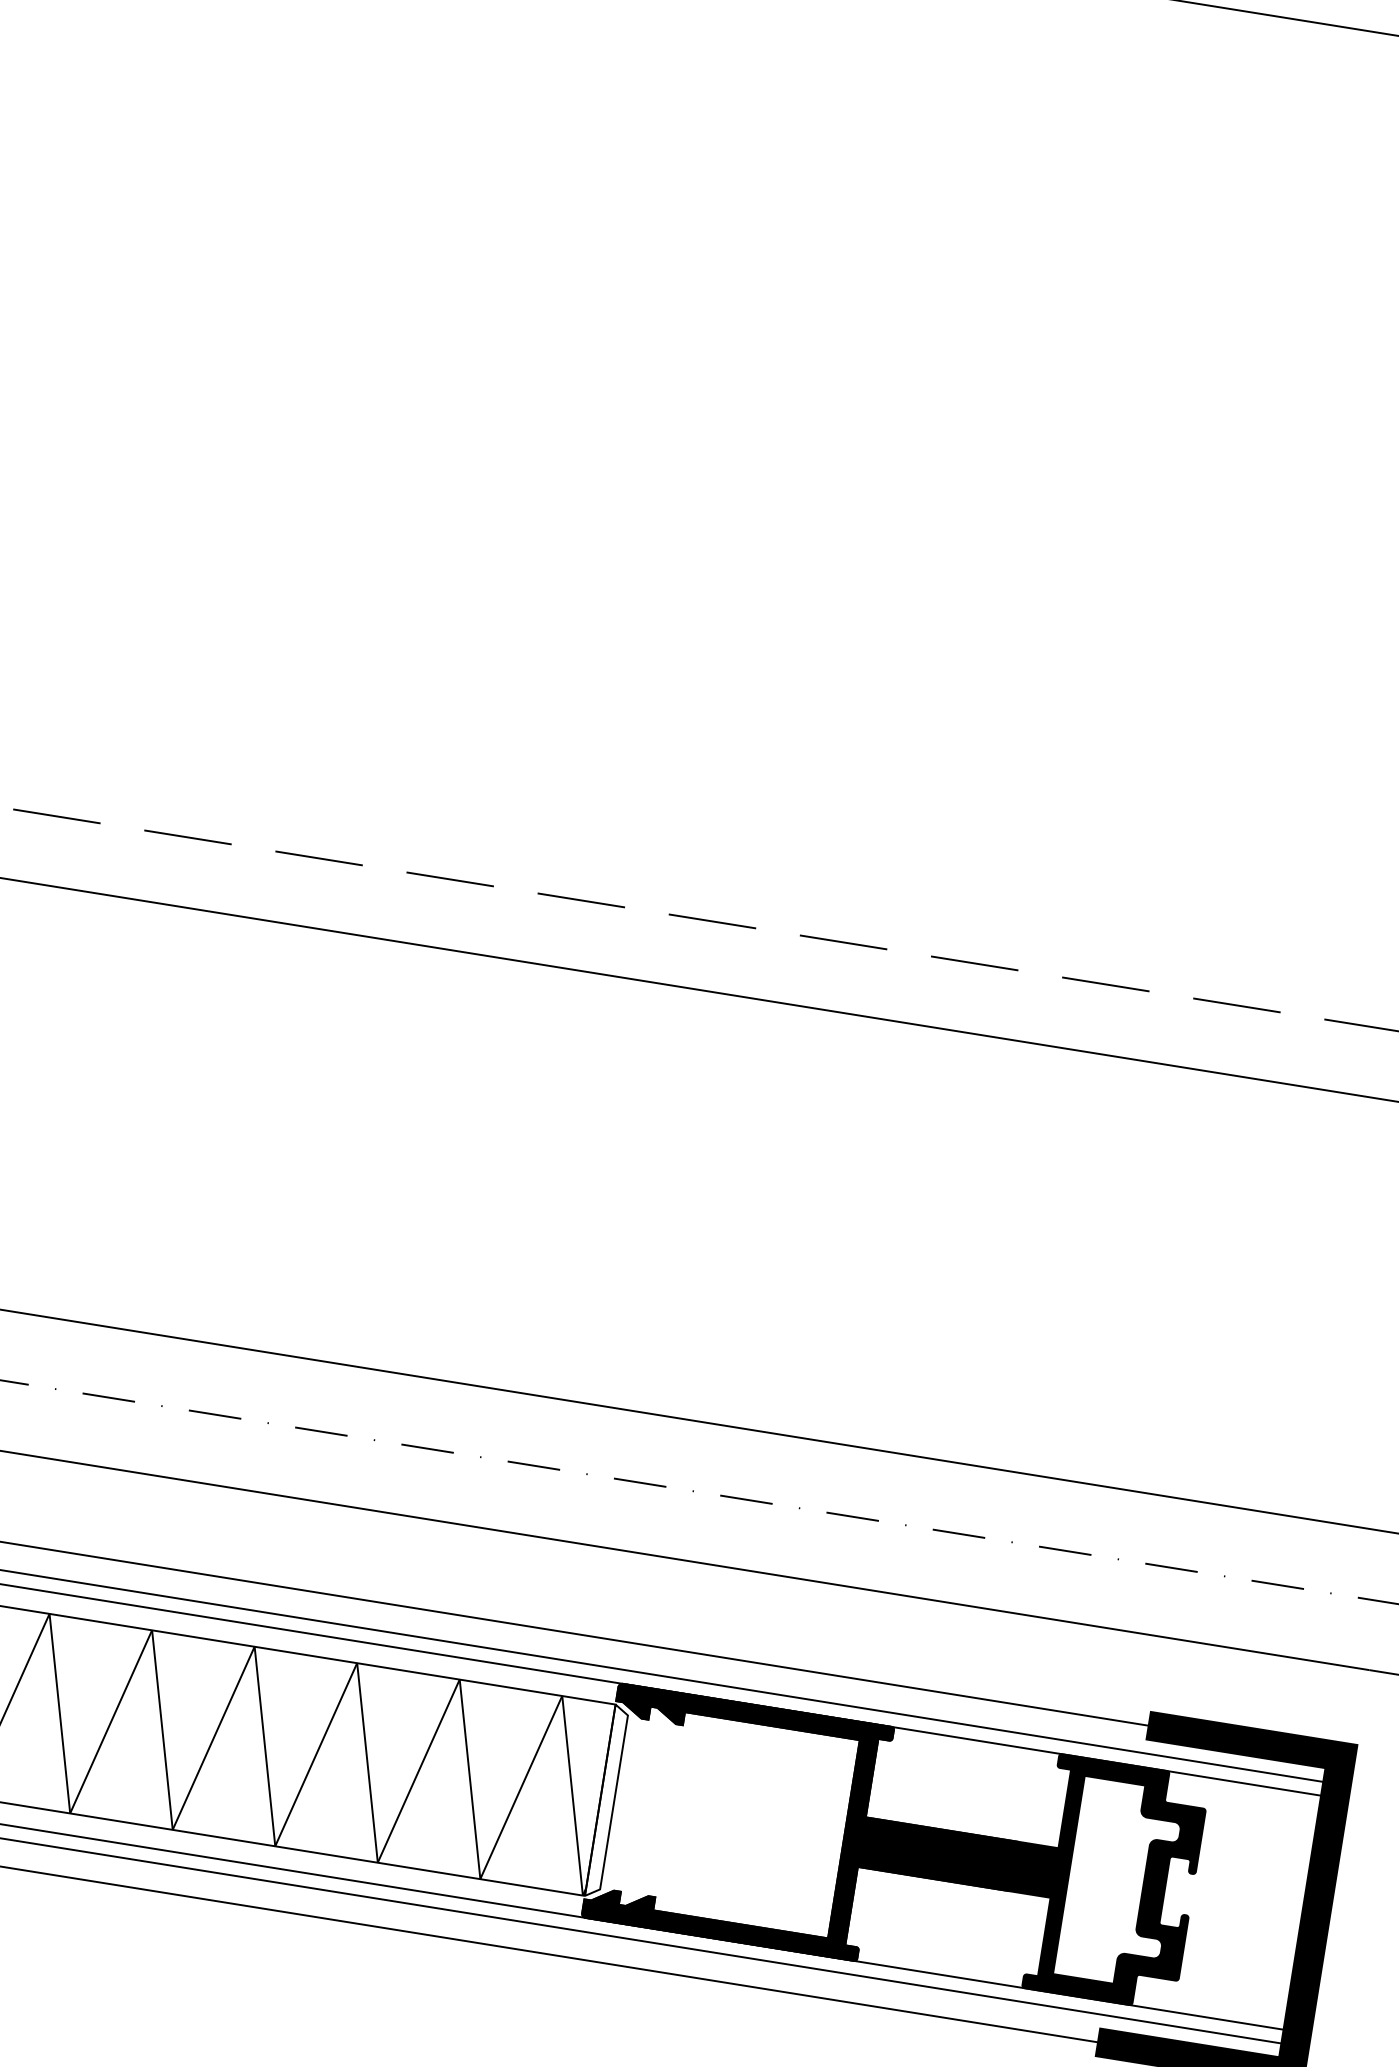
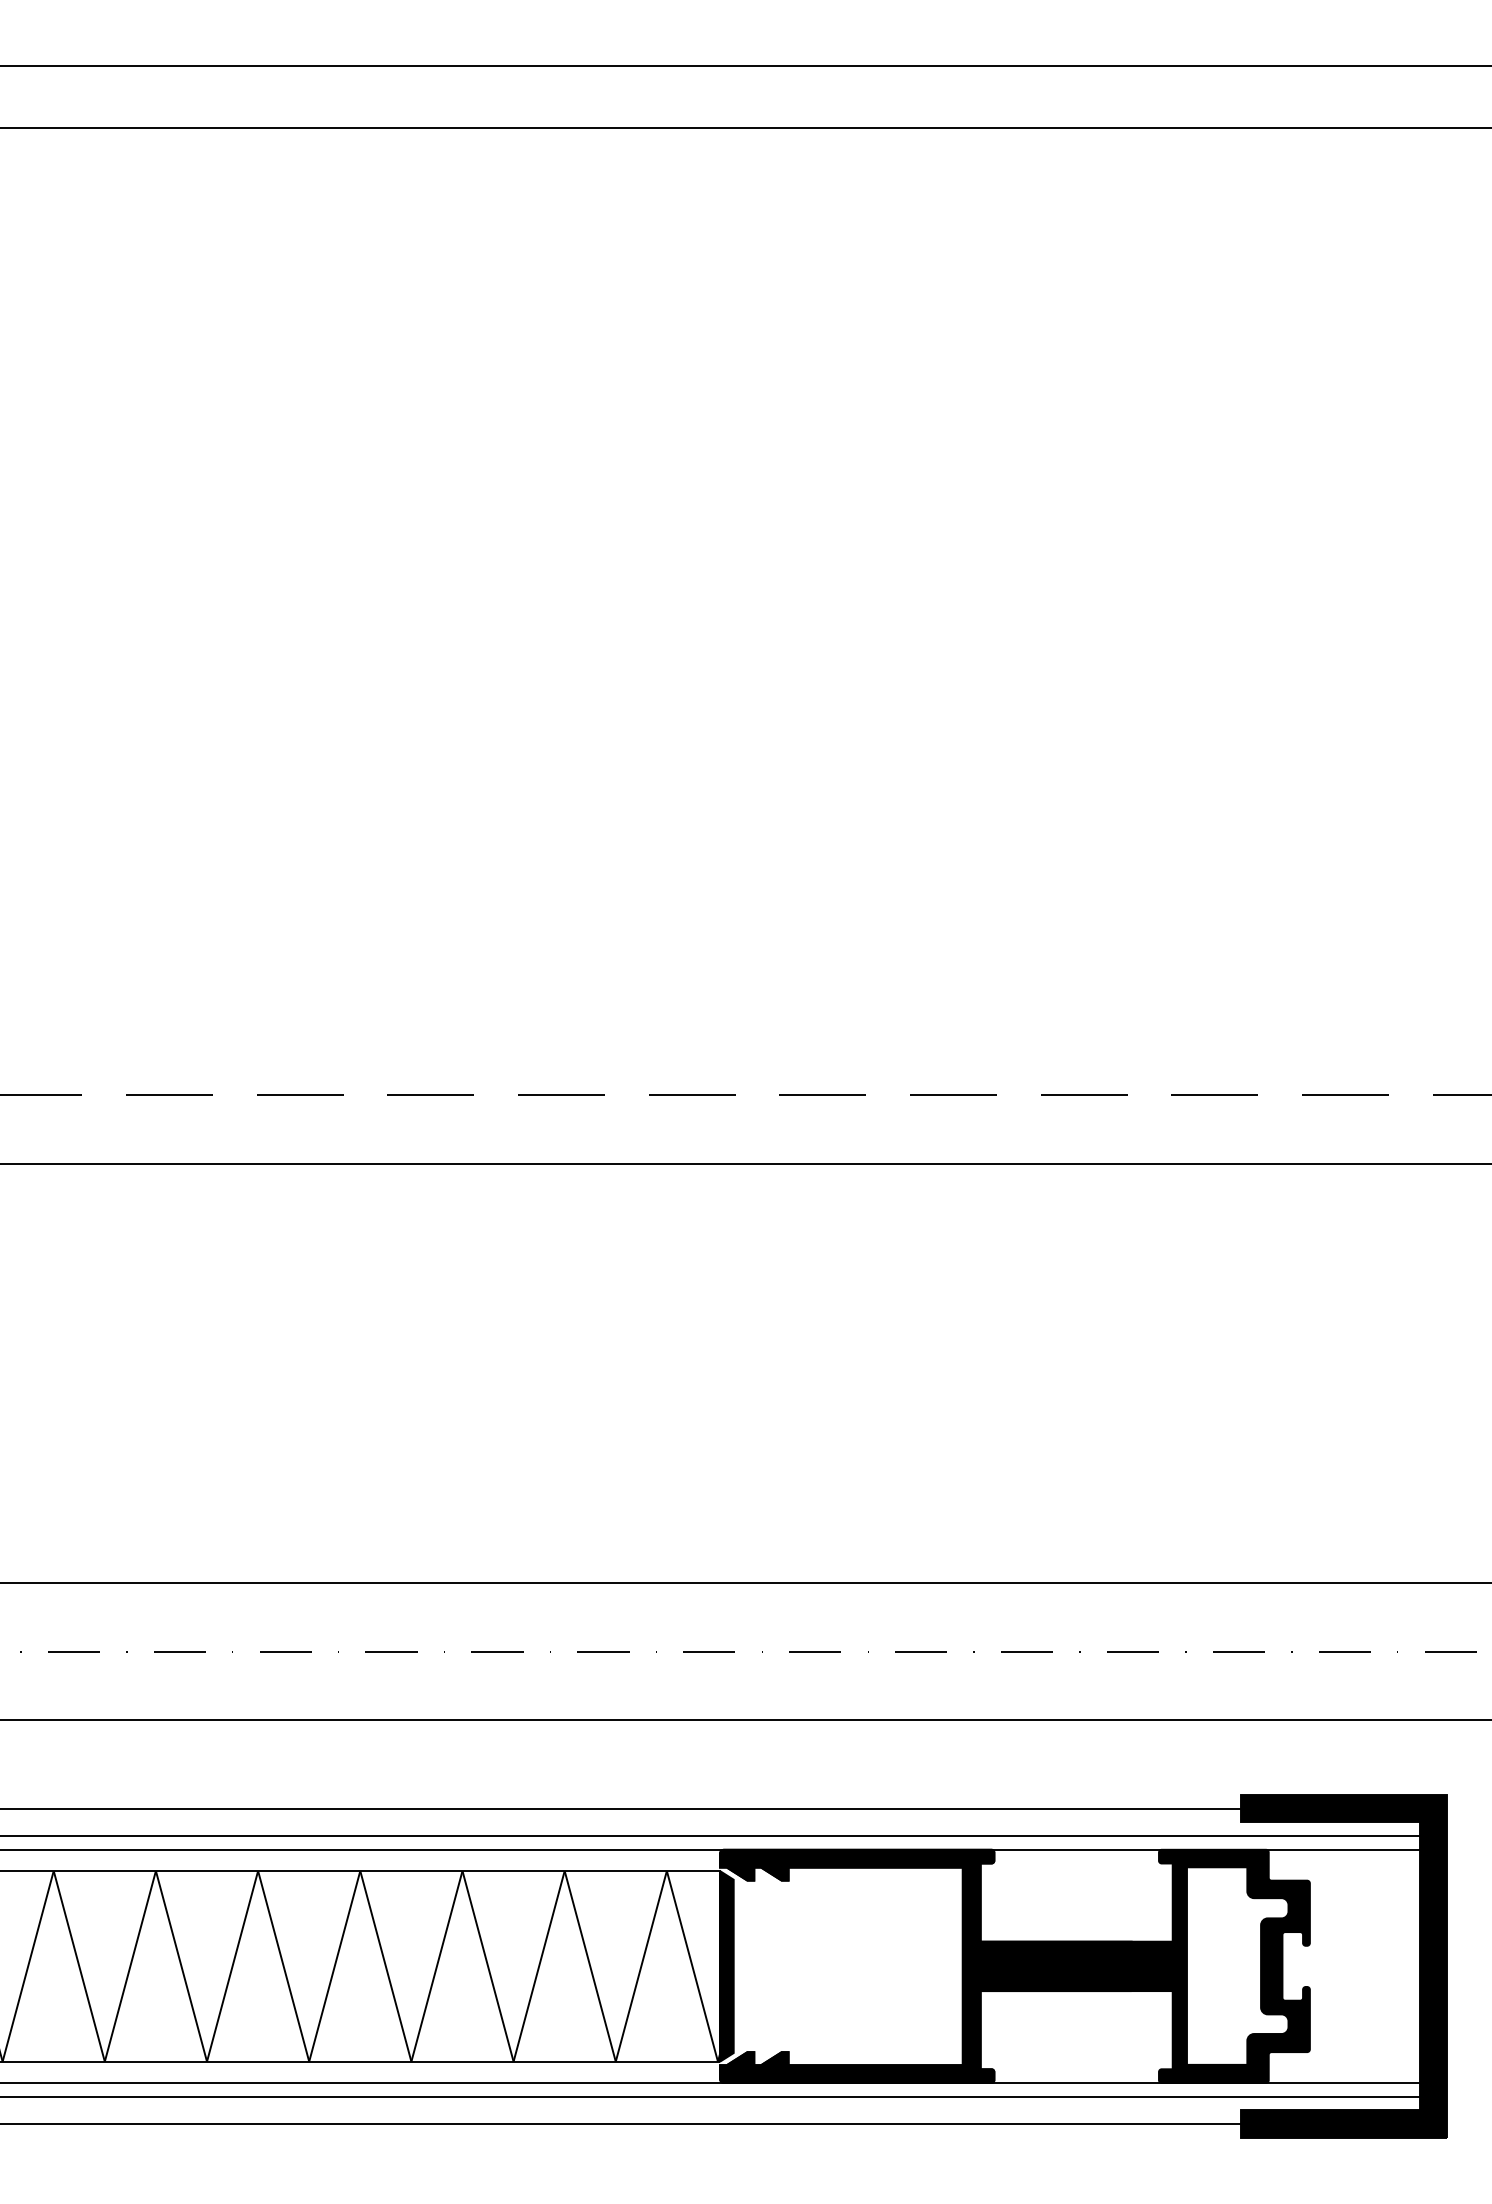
fill: (606, 1801) -> (726, 1966), added

